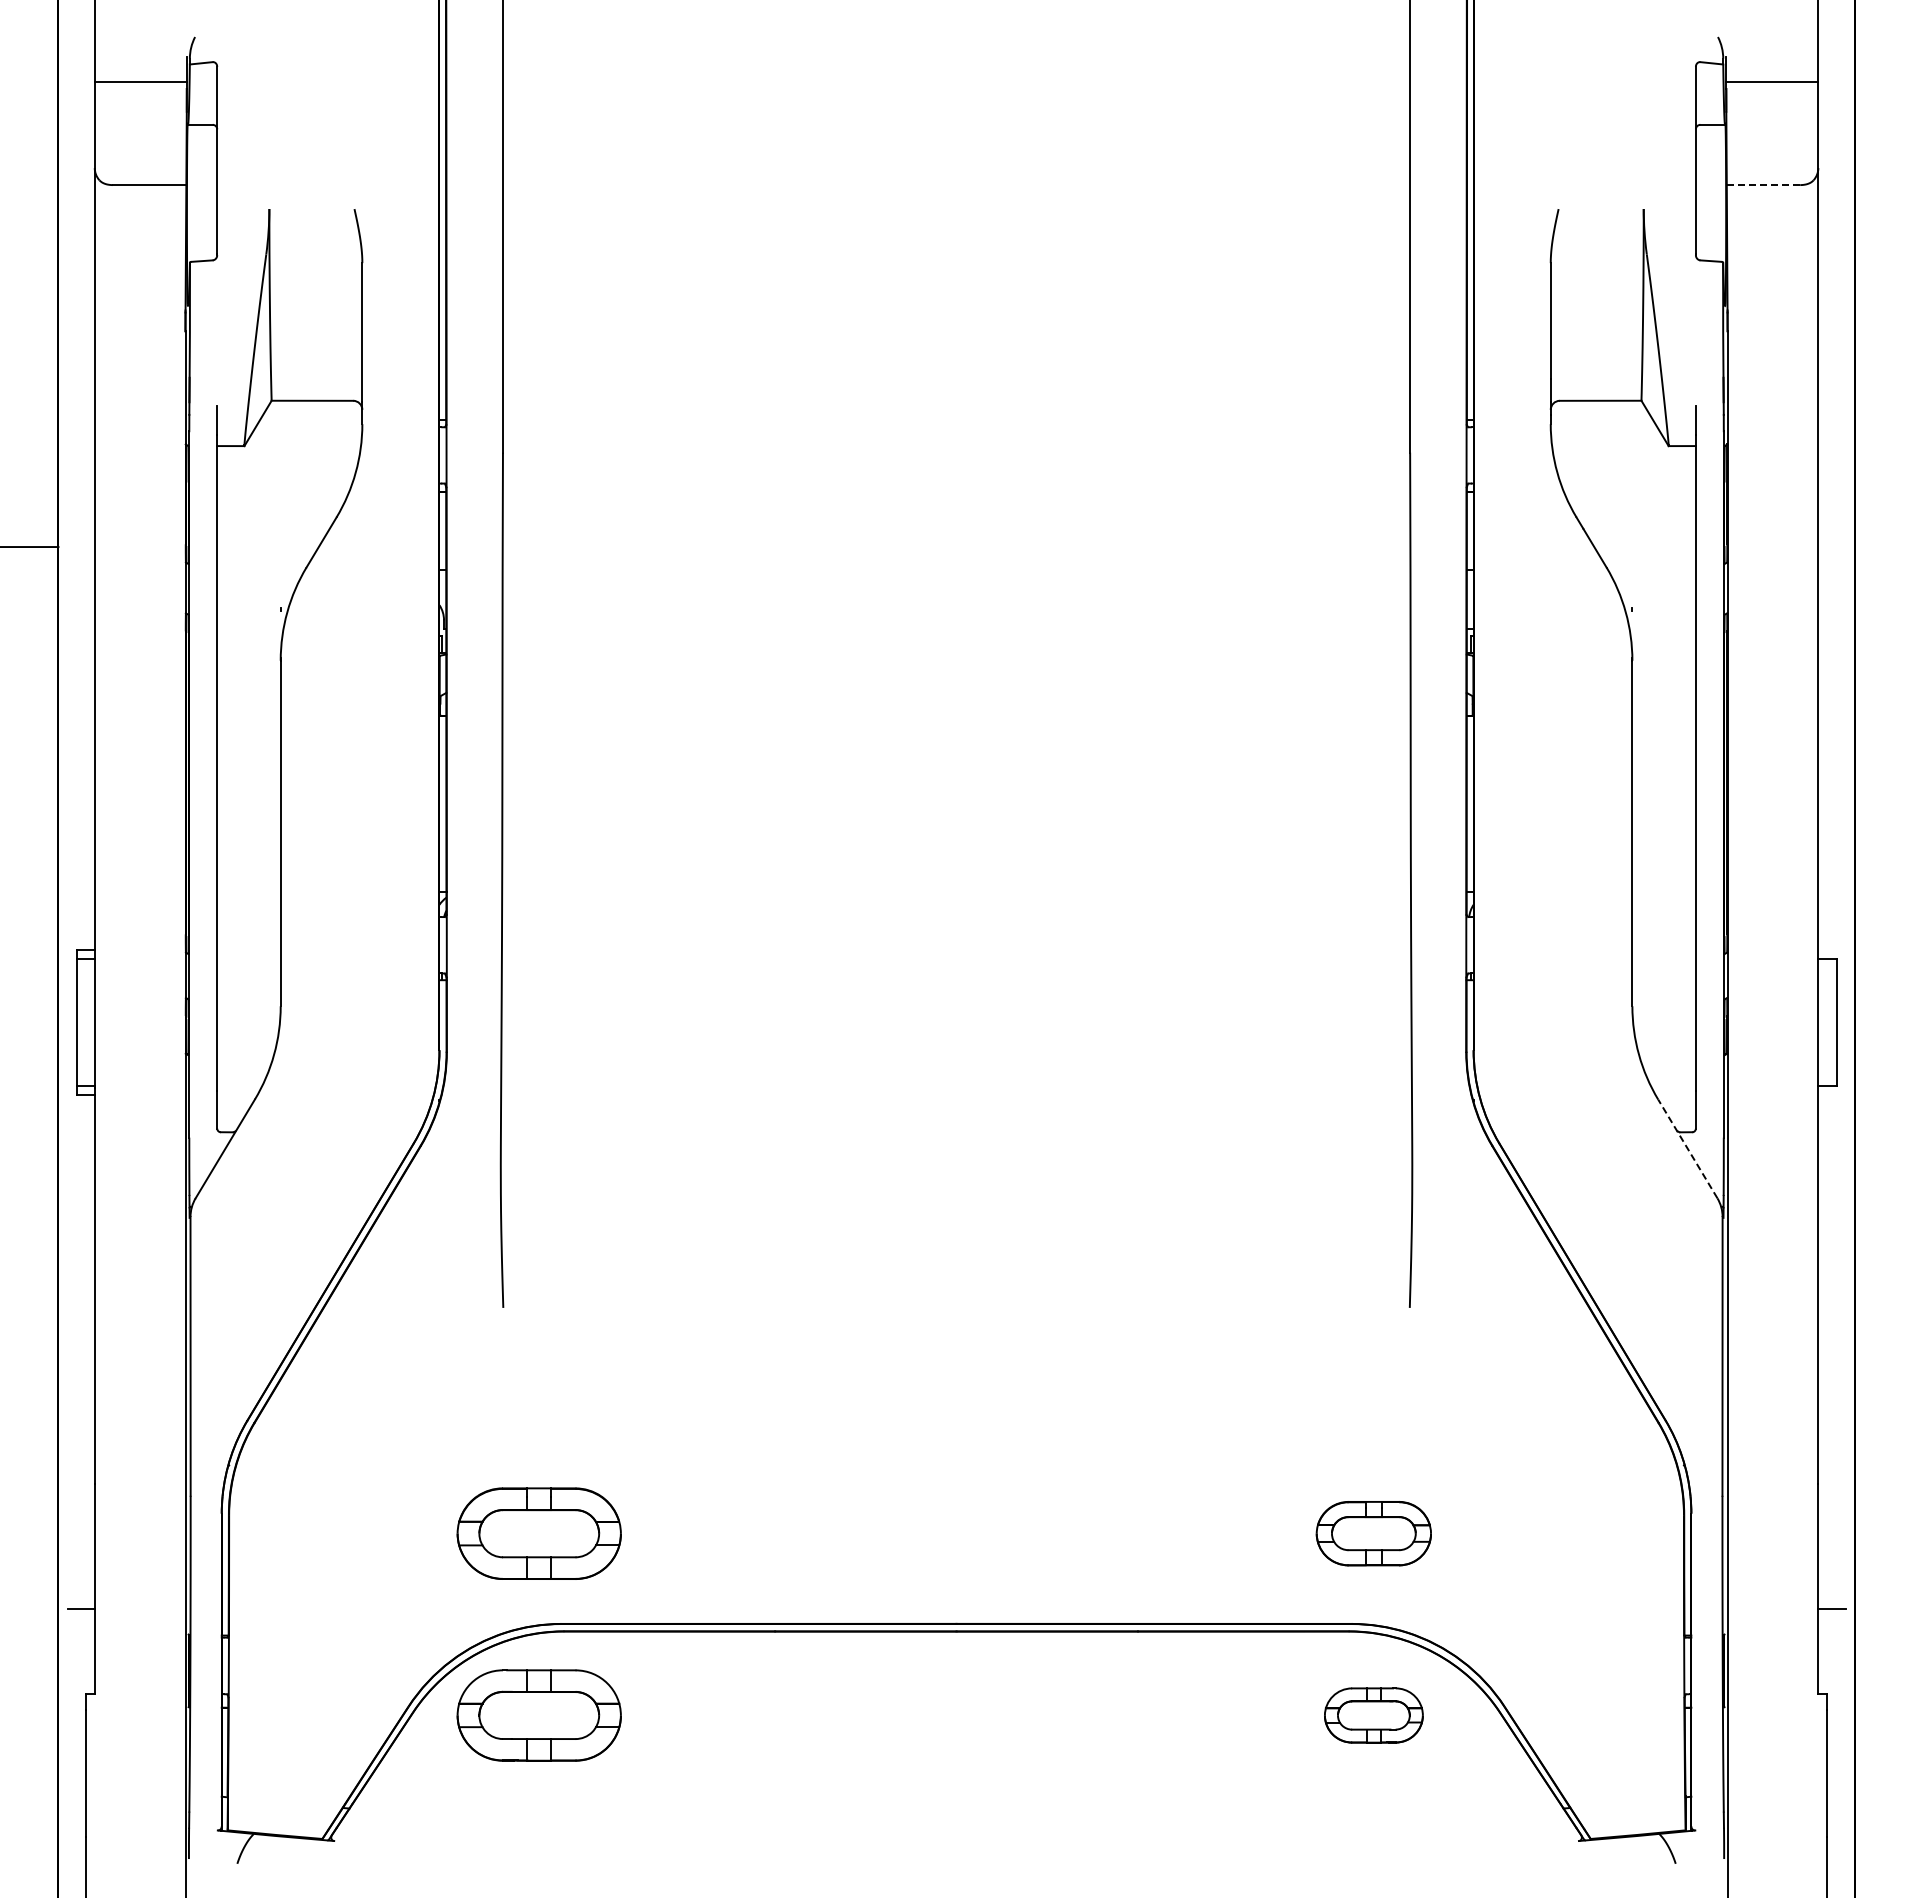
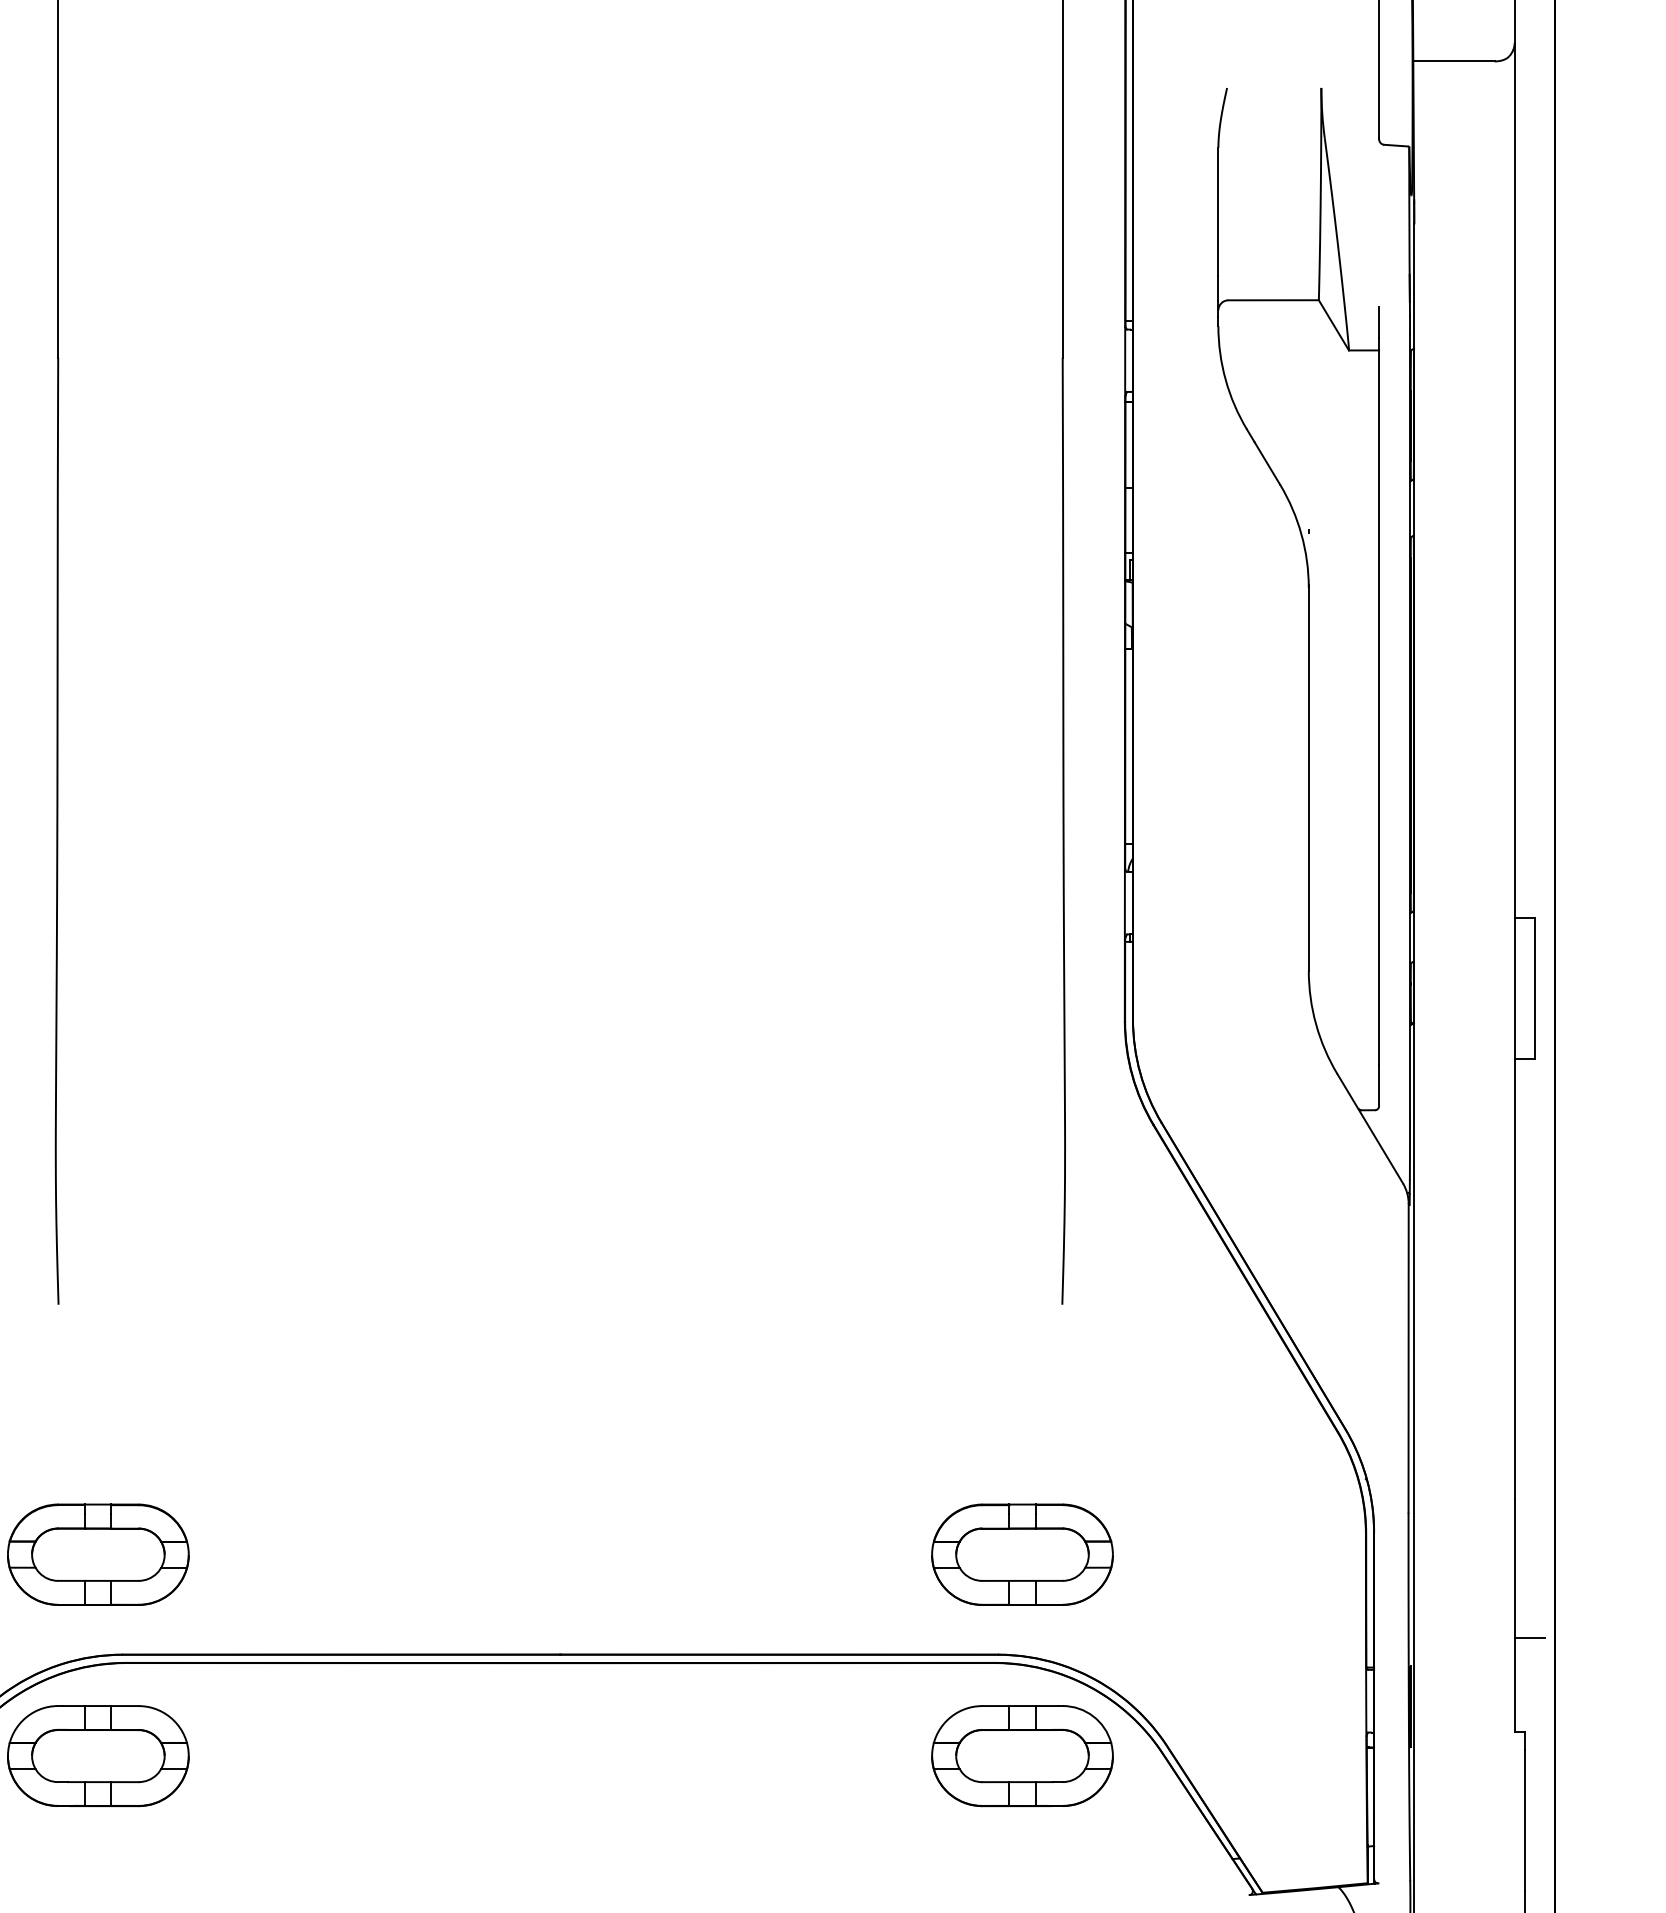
line: (1763, 185) -> (1453, 61), dashed -> solid
line: (1687, 1148) -> (1369, 1128), dashed -> solid
part: (1373, 1533) -> (1022, 1554), size x1.43
part: (1373, 1715) -> (1022, 1756), size x1.67

